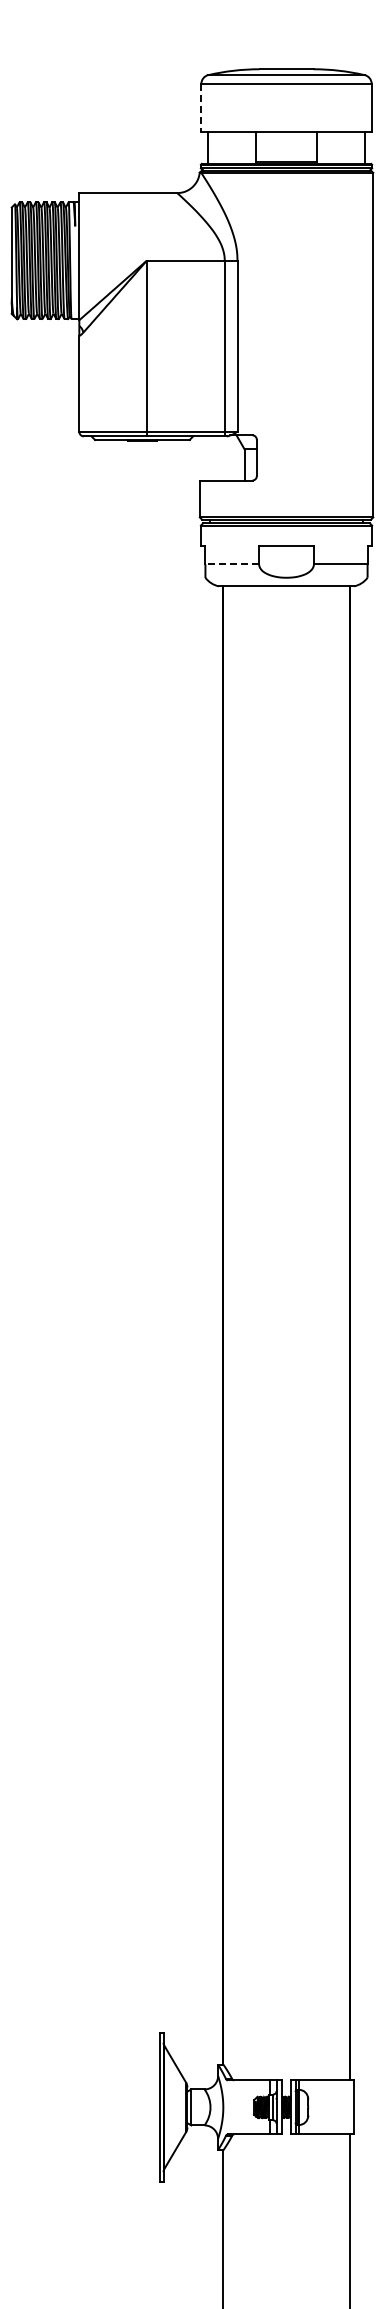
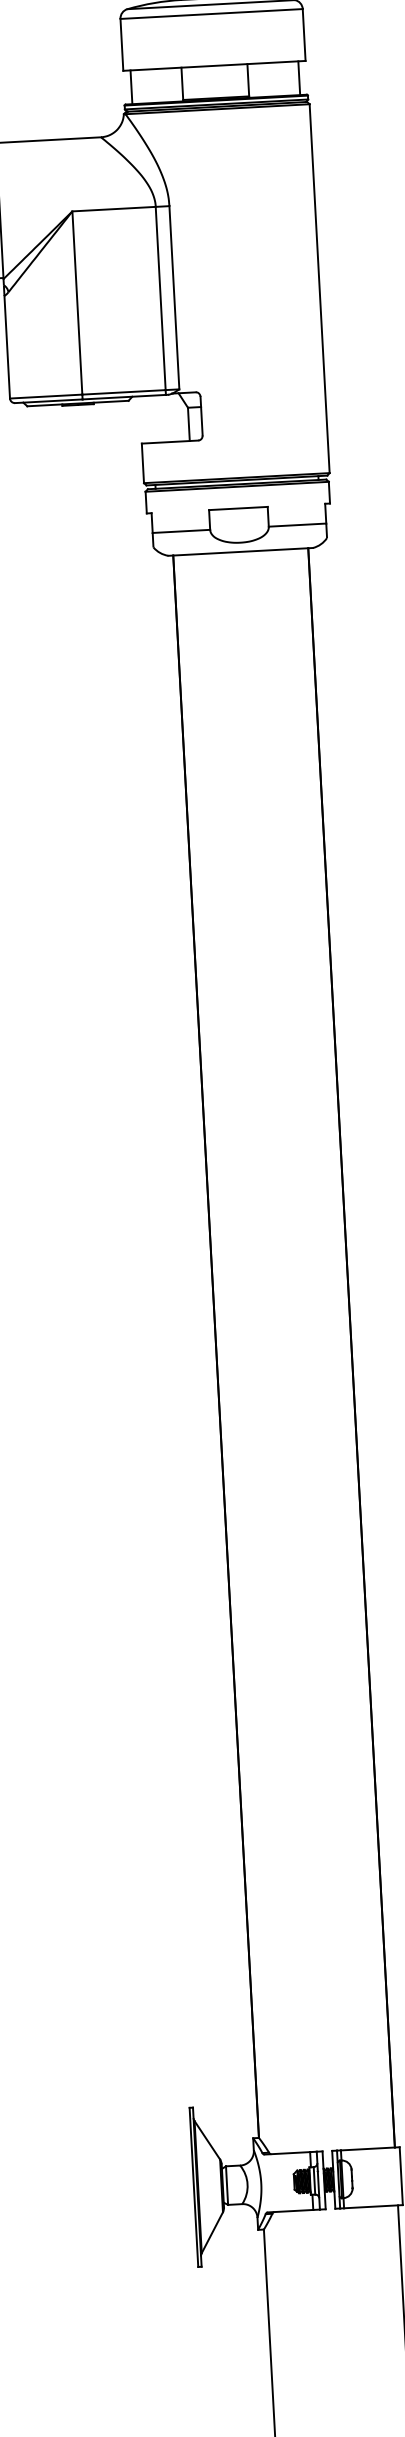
line: (201, 108) -> (122, 45), dashed -> solid
line: (232, 564) -> (181, 531), dashed -> solid

